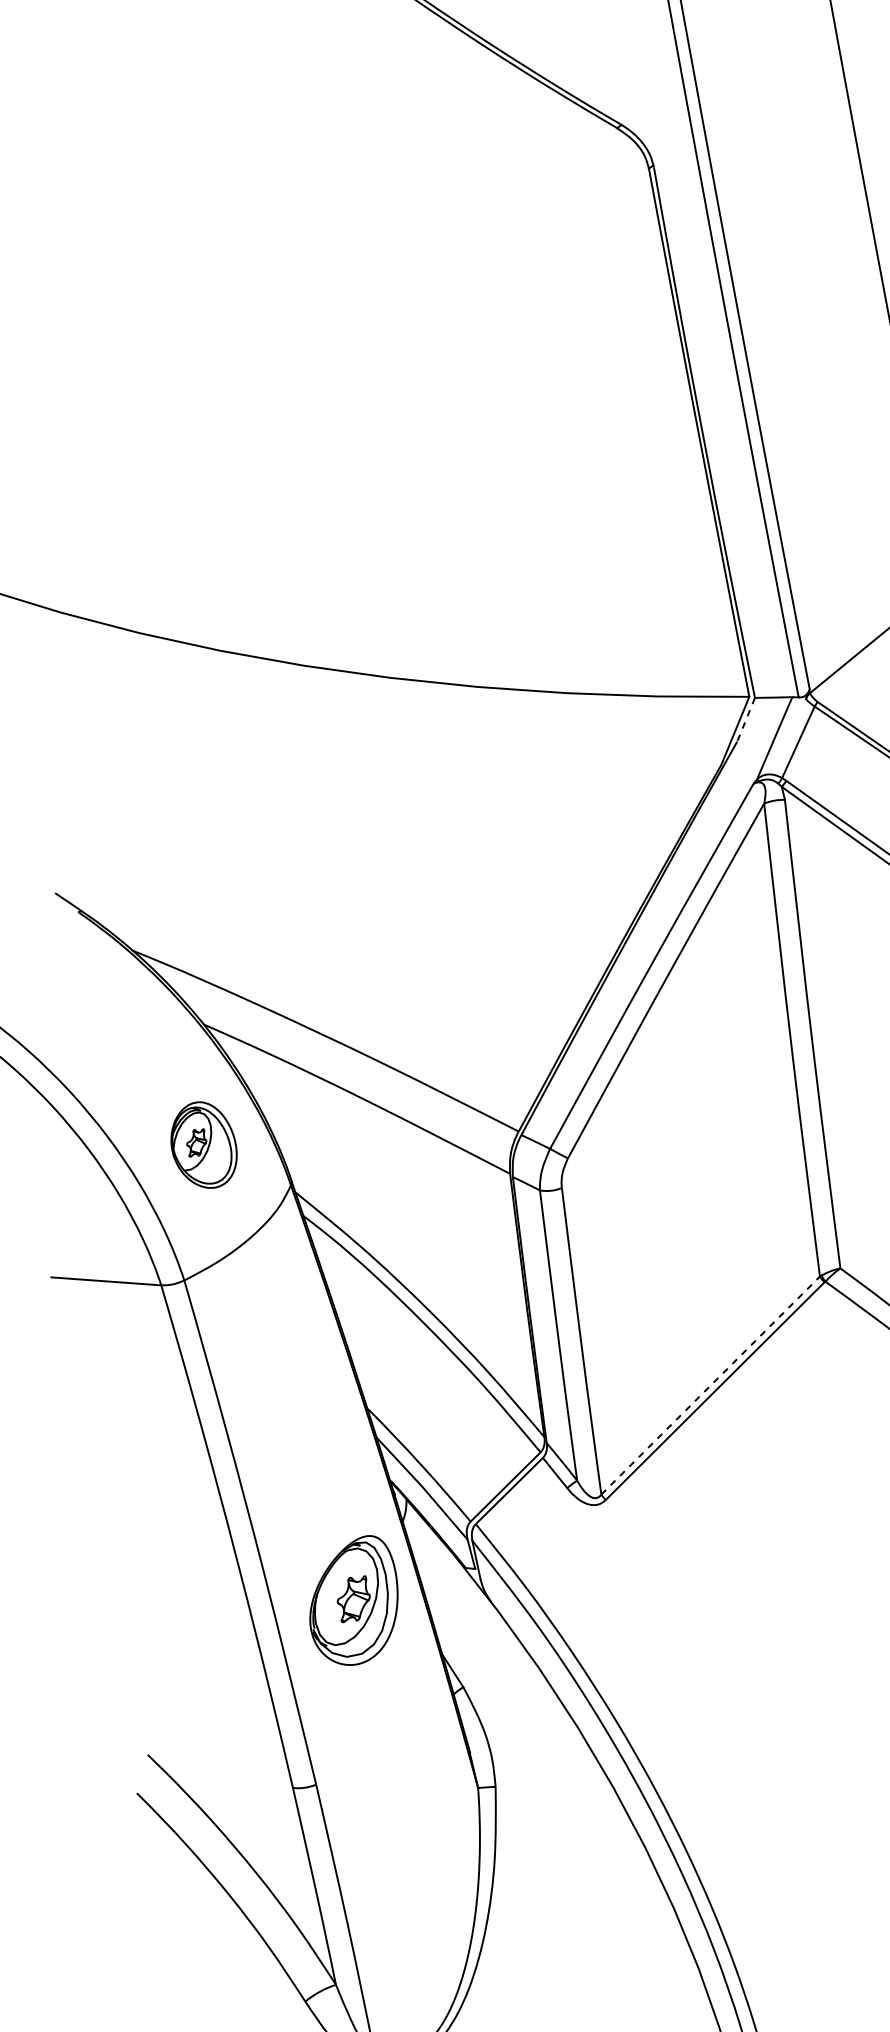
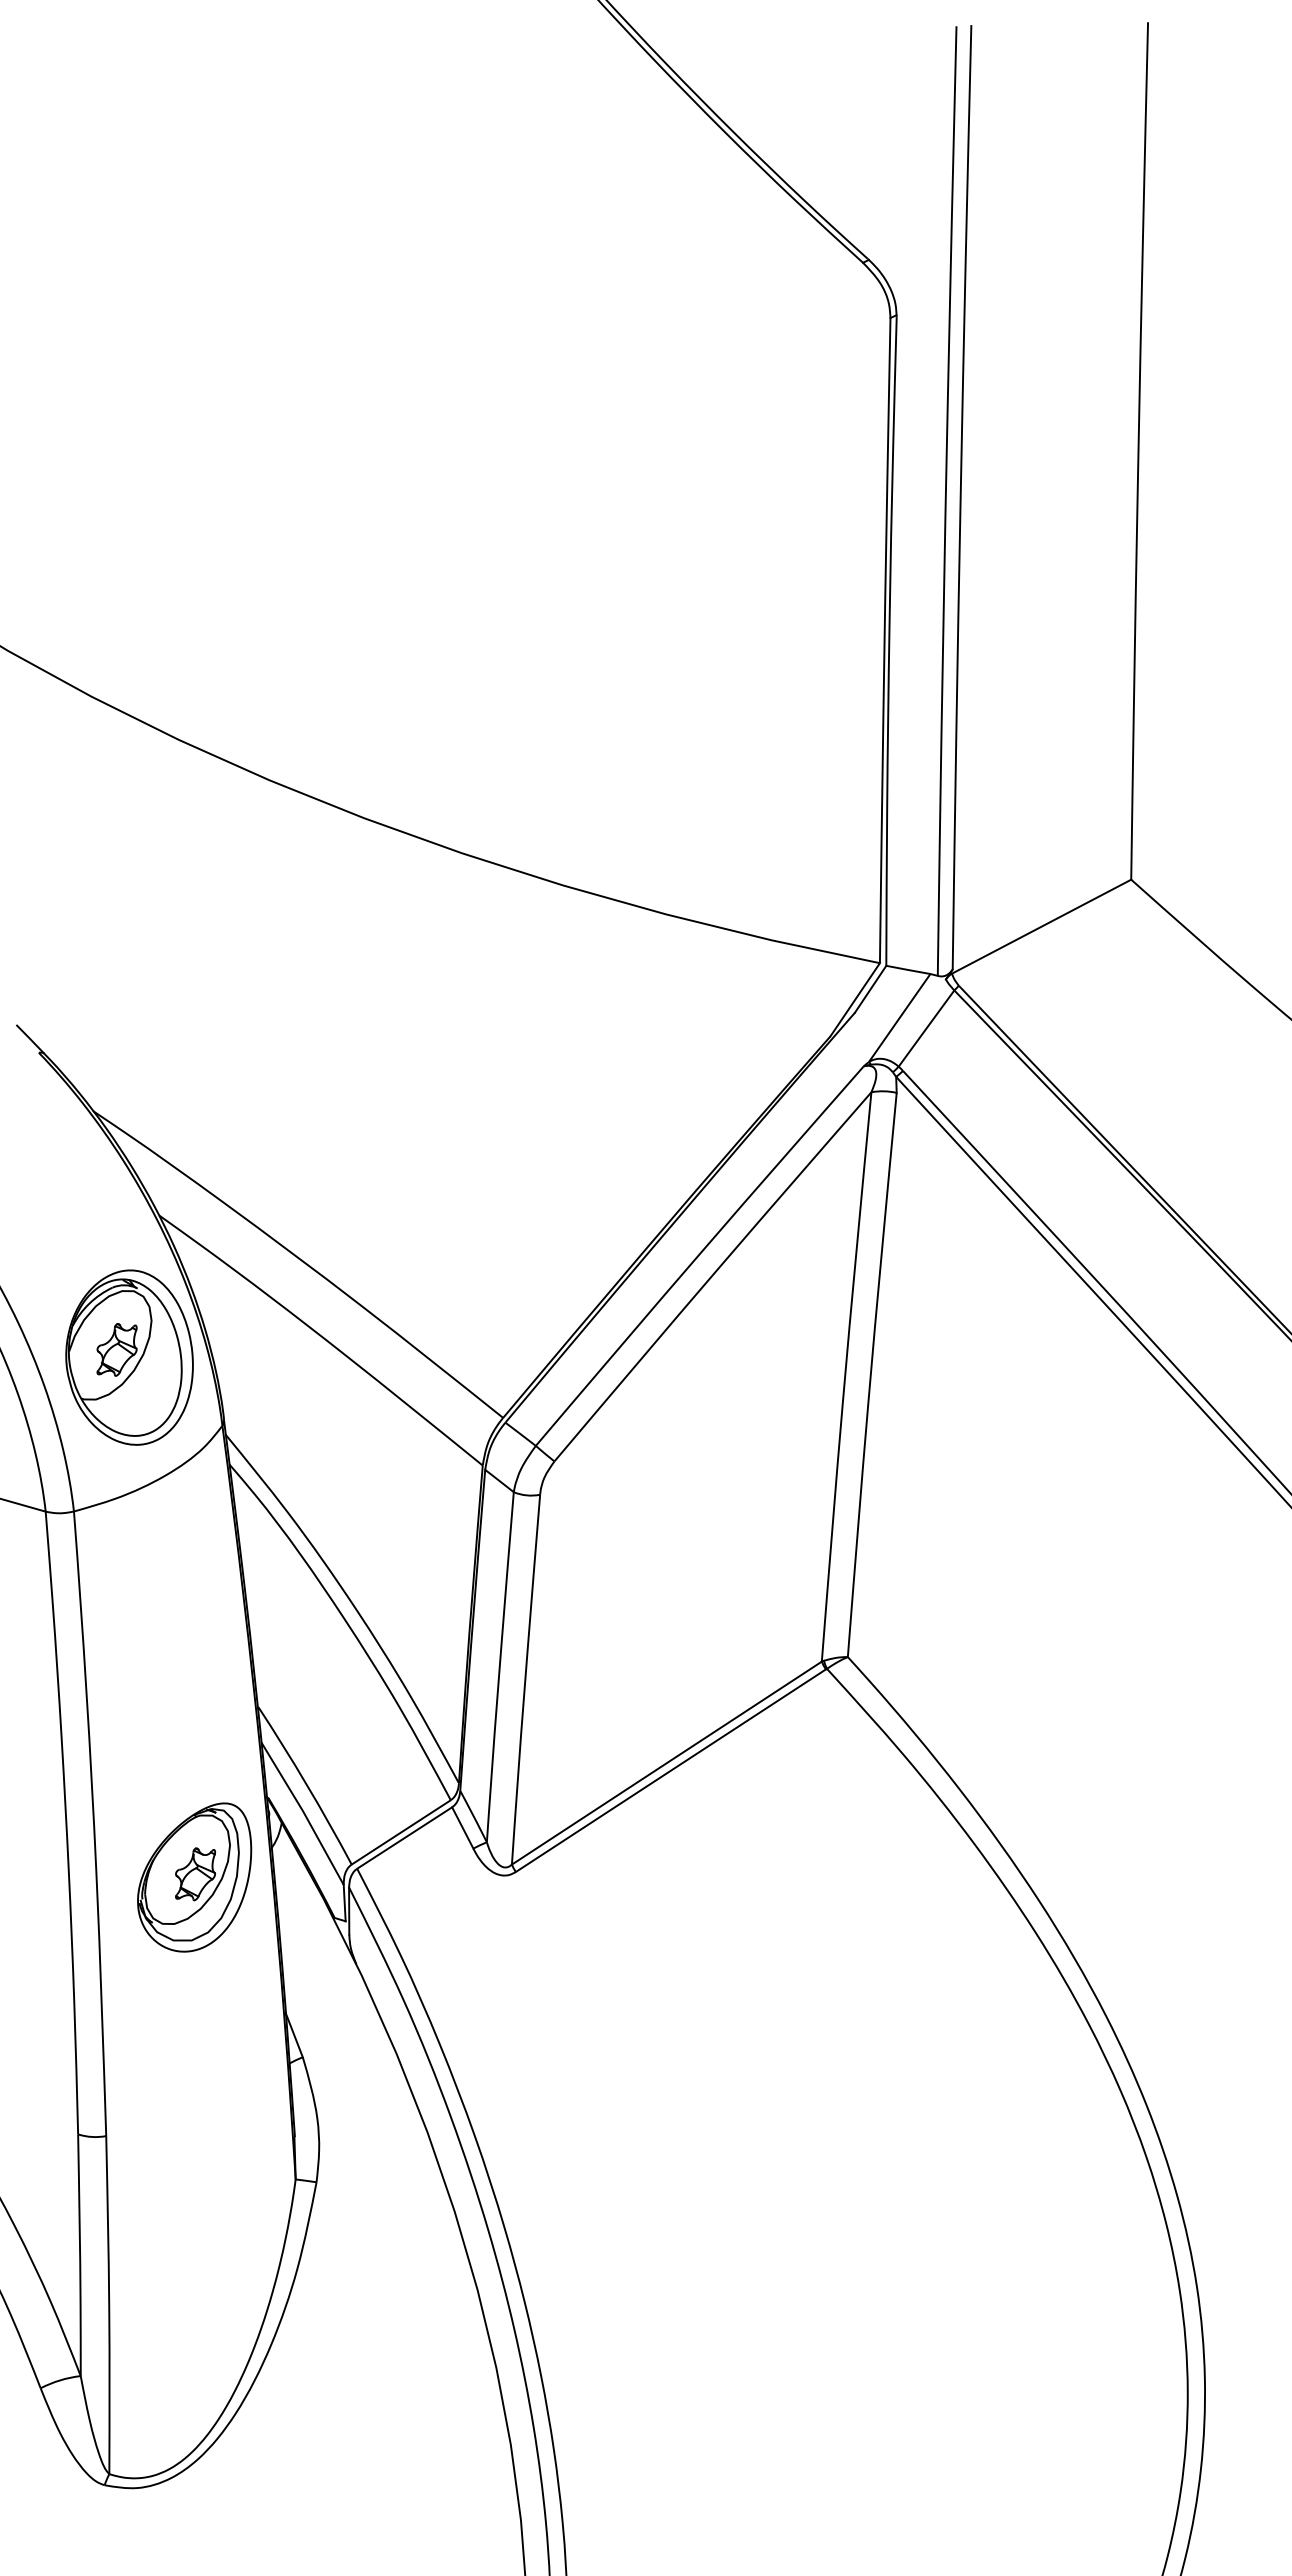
line: (746, 719) -> (870, 989), dashed -> solid
part: (203, 1145) -> (129, 1357), size x1.67
line: (711, 1384) -> (667, 1762), dashed -> solid
part: (353, 1601) -> (194, 1877), moved

